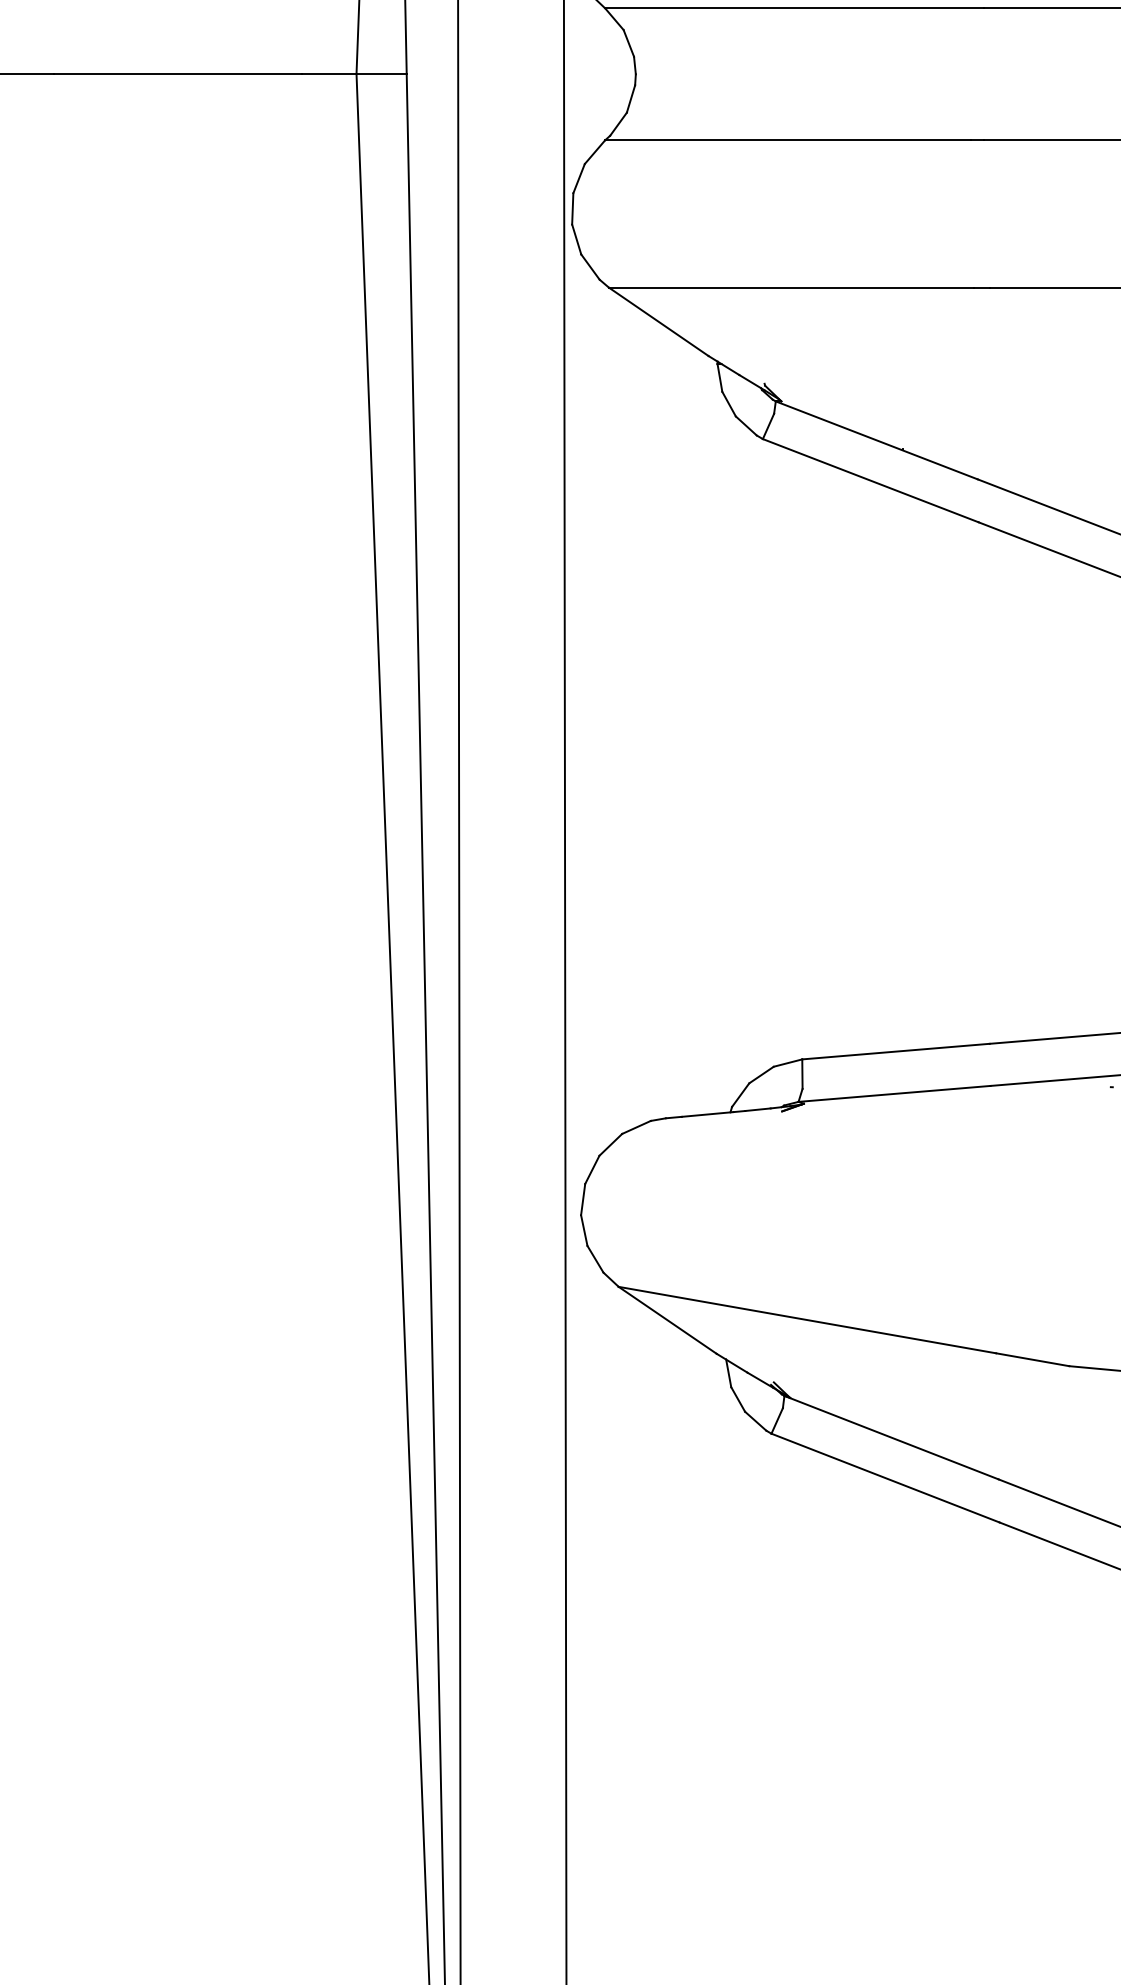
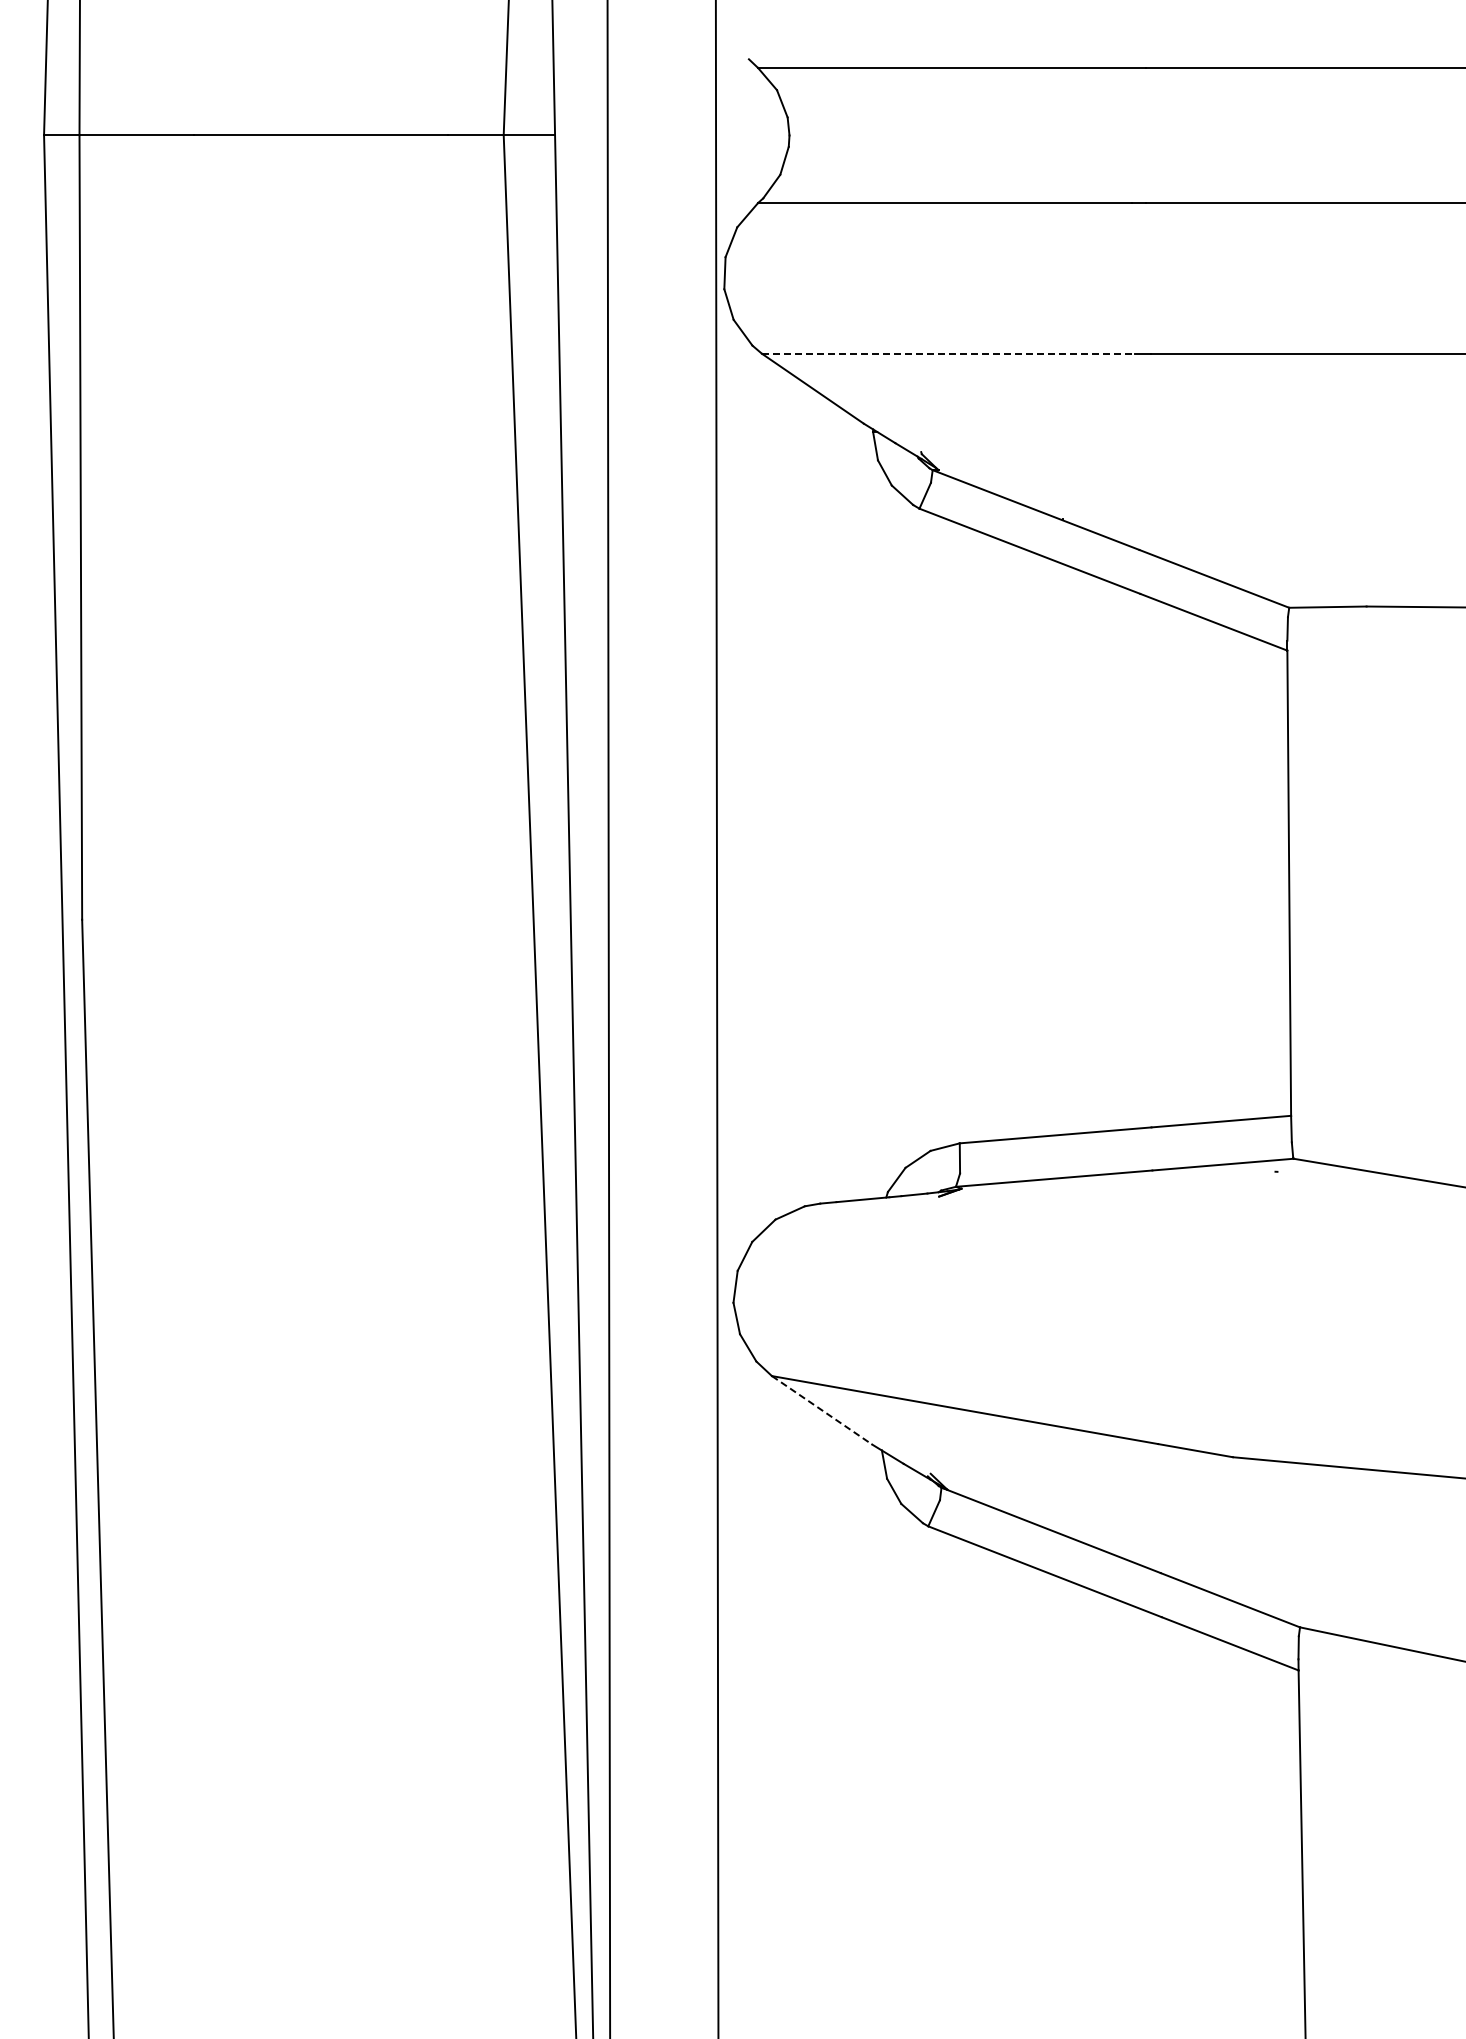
line: (791, 287) -> (948, 353), solid -> dashed
line: (668, 1320) -> (822, 1410), solid -> dashed

